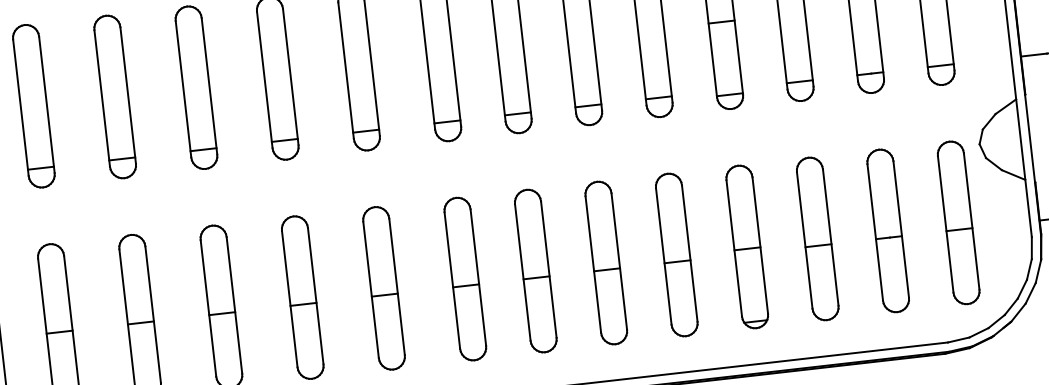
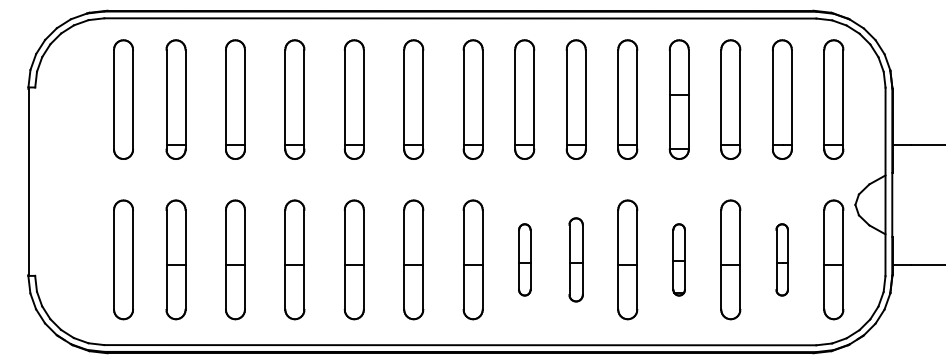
part: (887, 230) -> (781, 259), size x0.6
part: (746, 246) -> (678, 259), size x0.6
part: (605, 262) -> (575, 259), size x0.7
part: (535, 270) -> (524, 259), size x0.6

